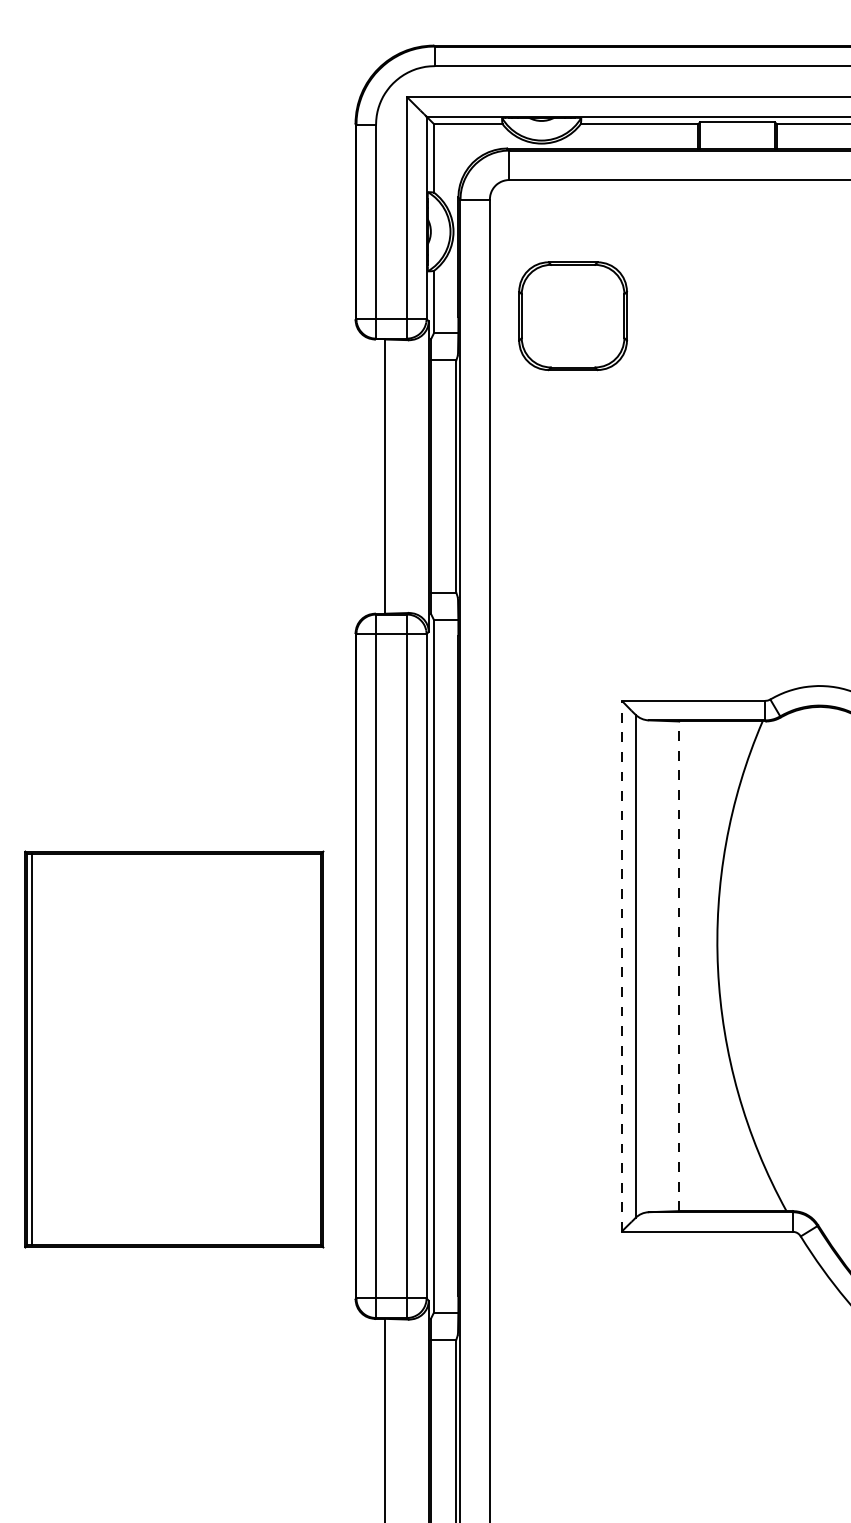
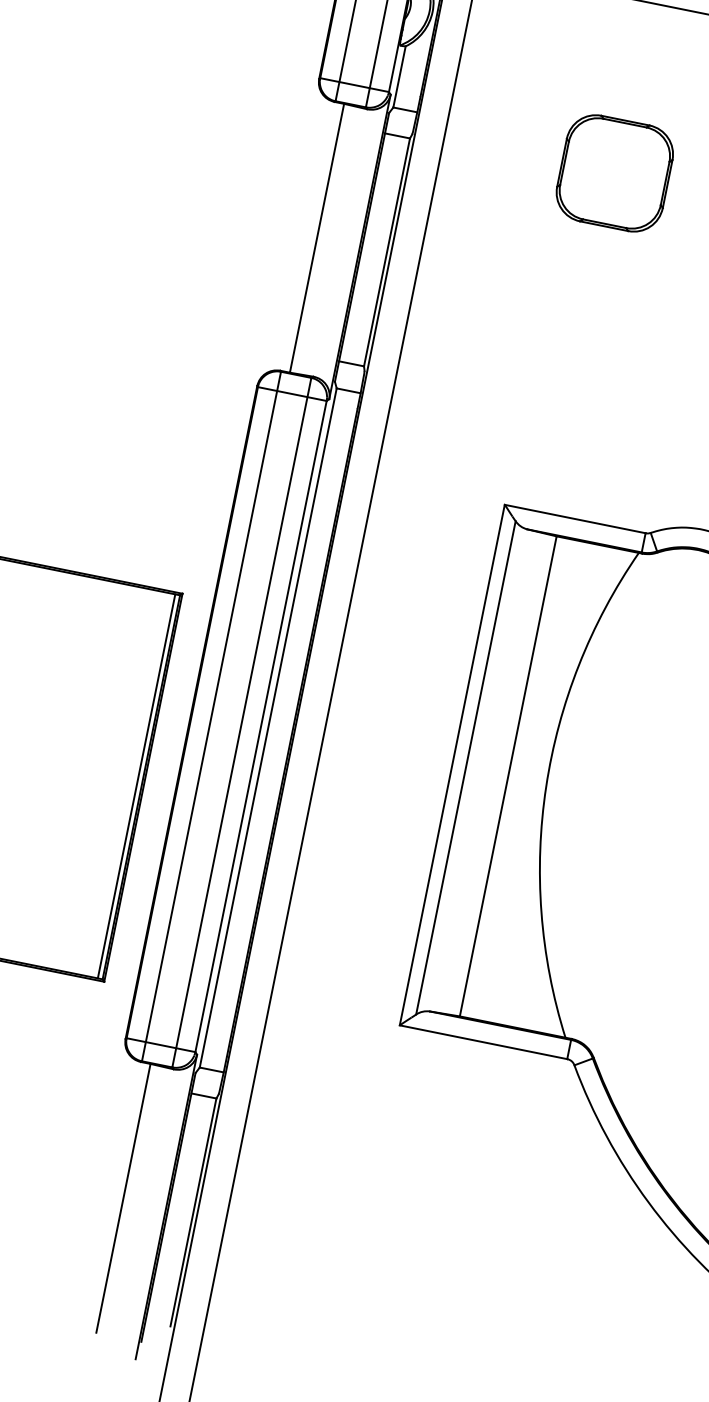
part: (572, 316) -> (614, 173), moved
line: (621, 966) -> (452, 765), dashed -> solid
line: (678, 966) -> (507, 776), dashed -> solid
line: (316, 1049) -> (136, 786), added

